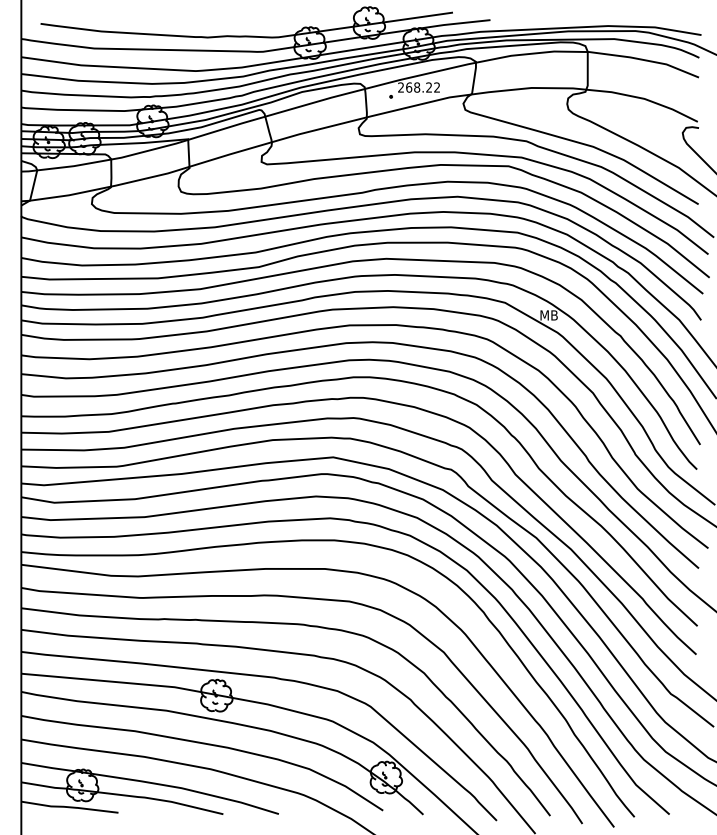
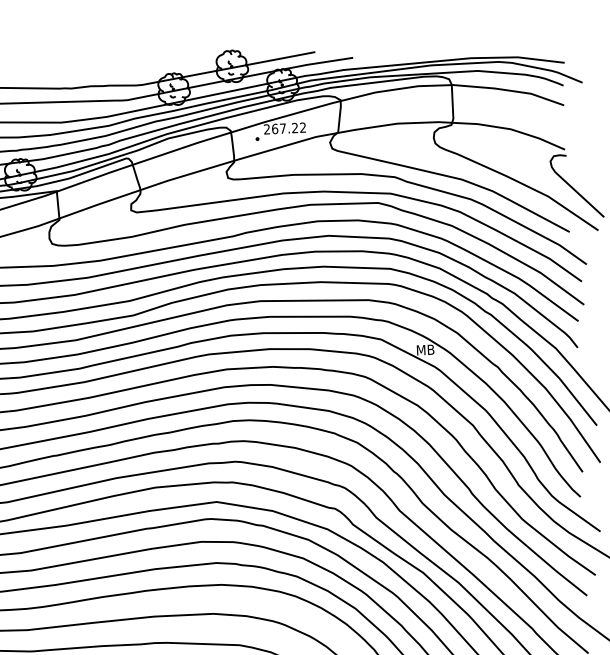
text: (417, 87) -> (283, 128), 268.22 -> 267.22

